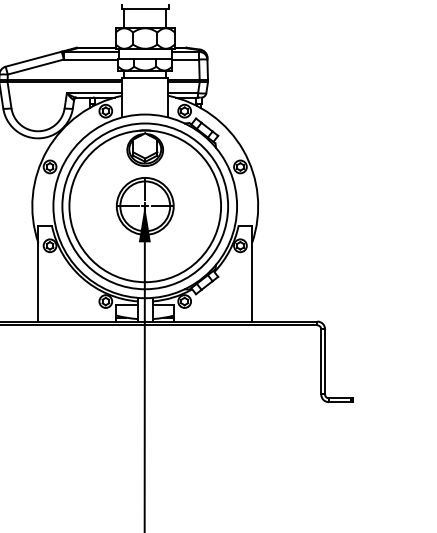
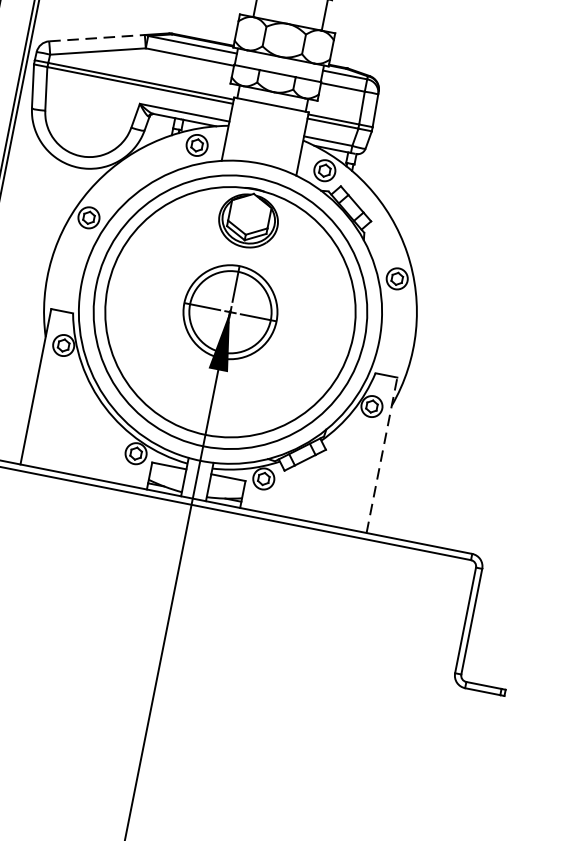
line: (34, 59) -> (98, 38), solid -> dashed
line: (252, 273) -> (382, 455), solid -> dashed

